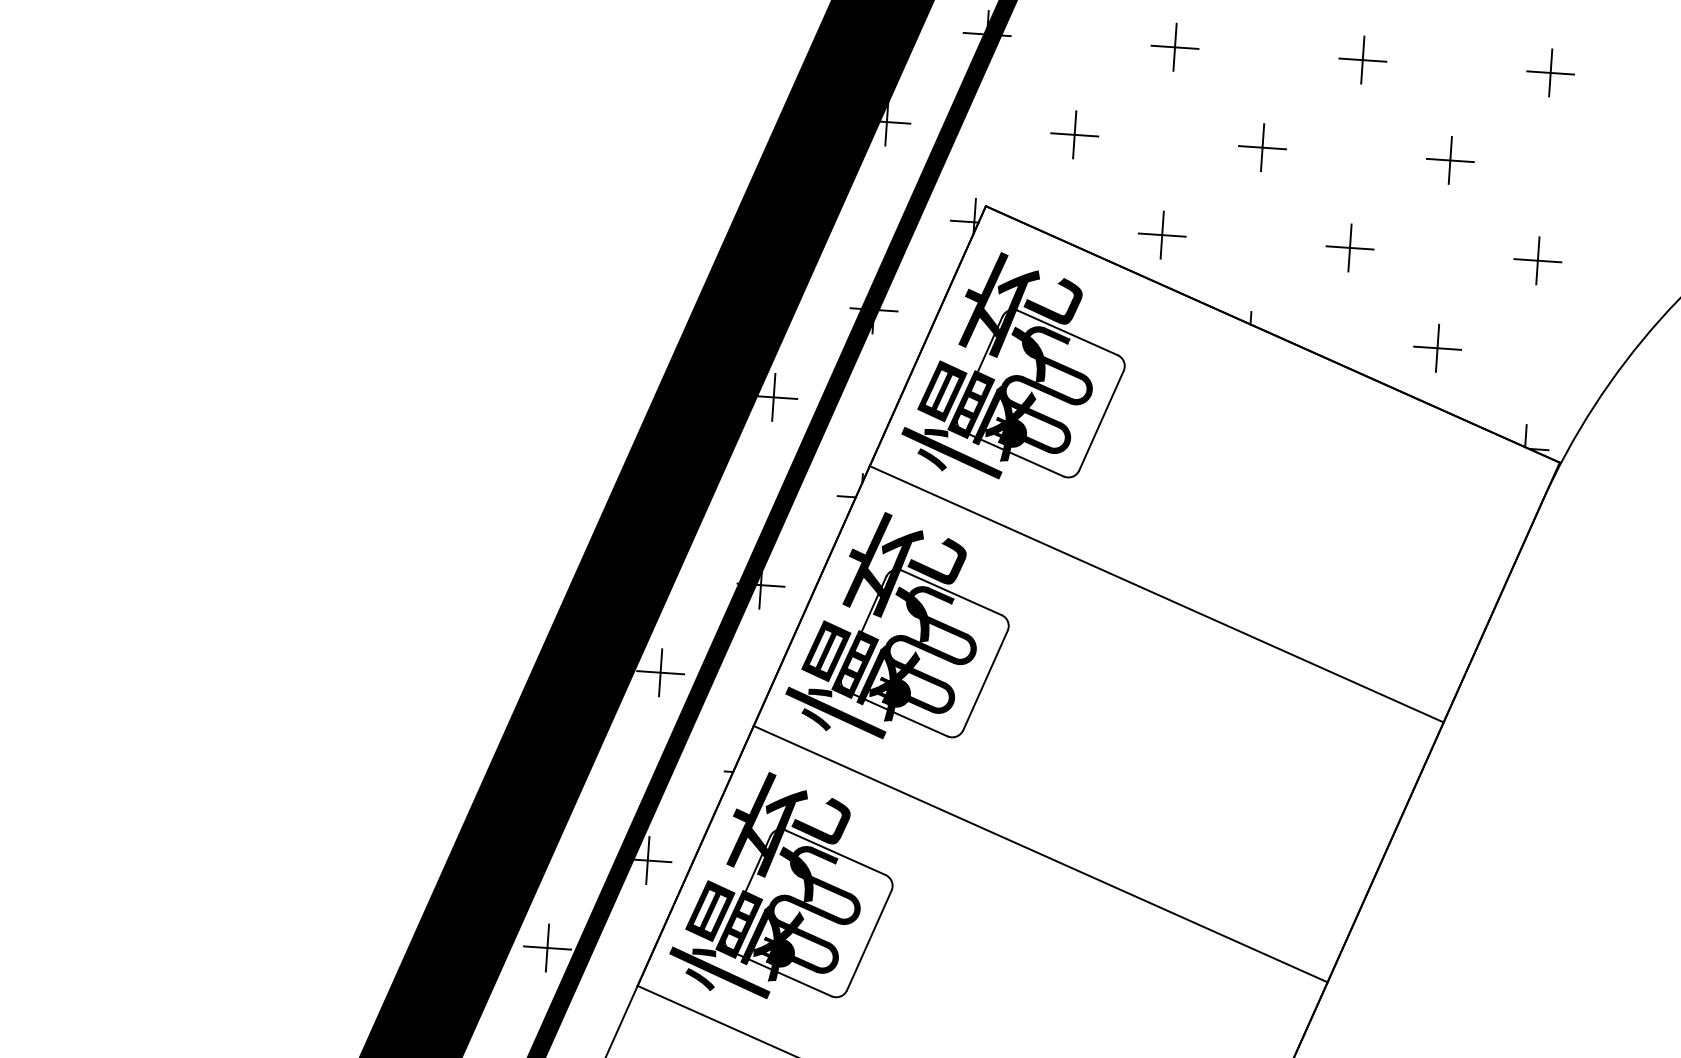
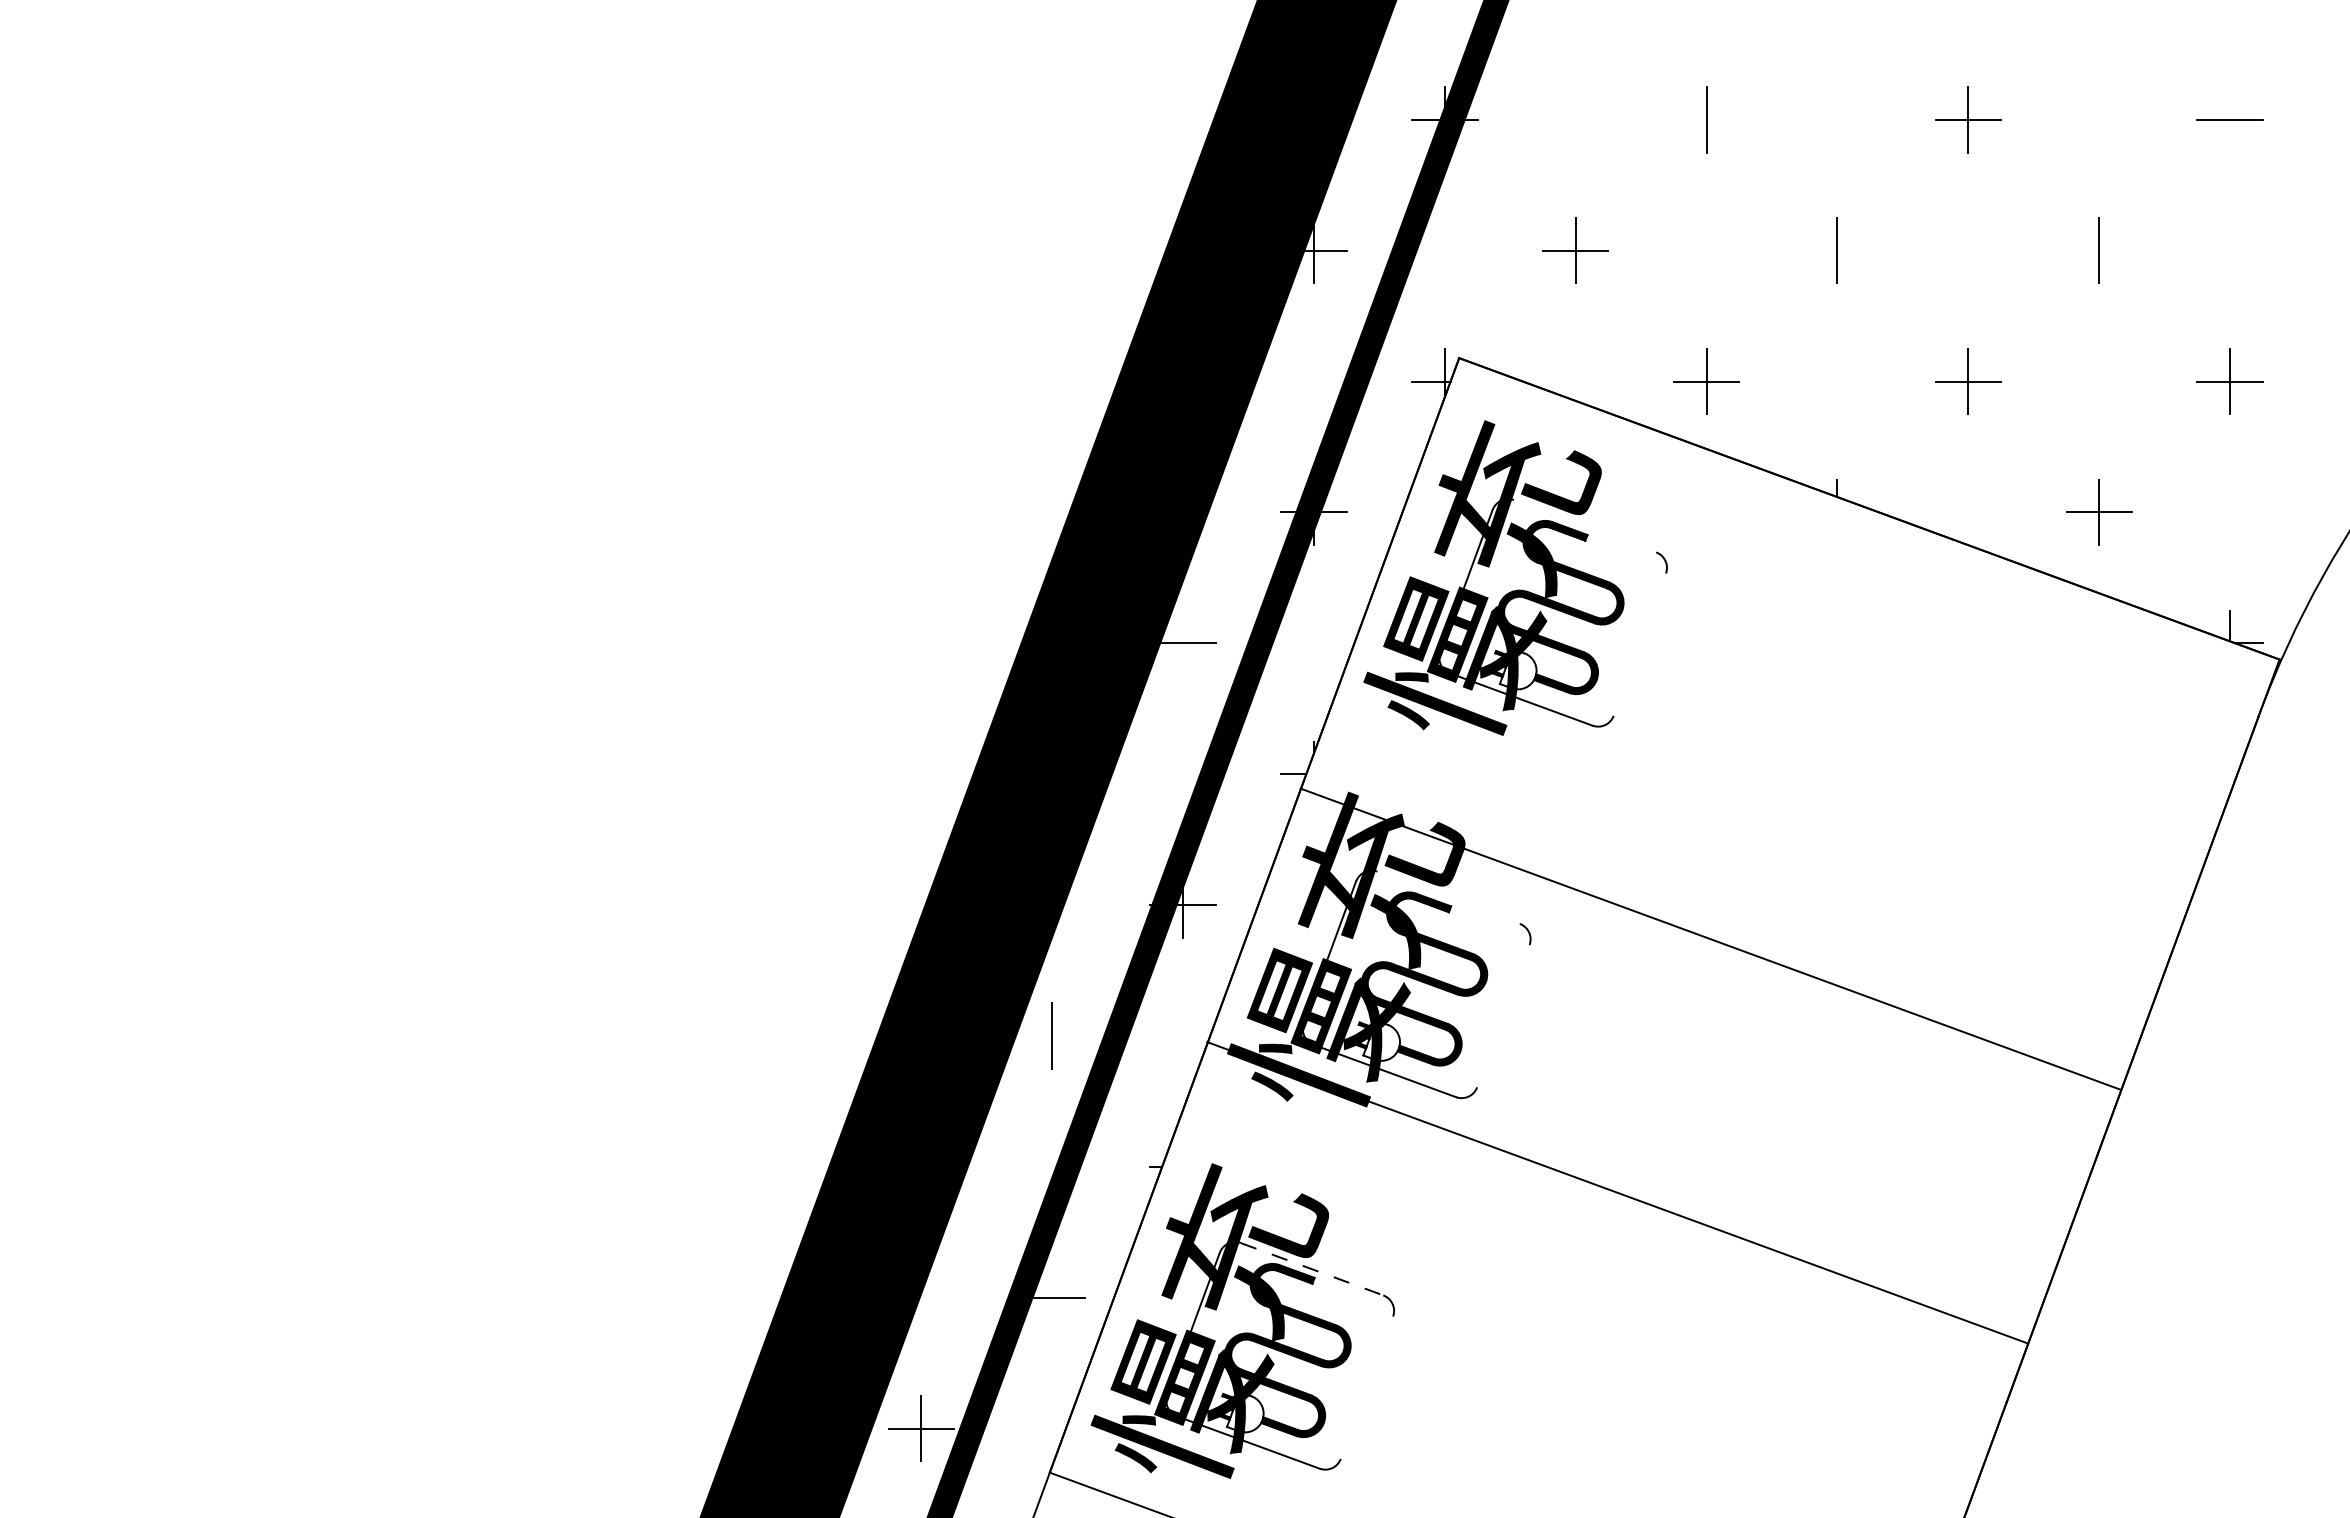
line: (1175, 47) -> (1706, 119), removed
line: (1551, 72) -> (2230, 119), removed
line: (1262, 147) -> (1837, 250), removed
line: (1449, 160) -> (2098, 250), removed
line: (1067, 333) -> (1584, 526), removed
line: (774, 397) -> (1183, 643), removed
line: (1101, 420) -> (1639, 644), removed
fill: (1012, 432) -> (1517, 669), removed
line: (951, 592) -> (1448, 897), removed
line: (1156, 593) -> (1710, 938), moved
line: (660, 673) -> (1051, 1036), removed
line: (985, 680) -> (1503, 1015), removed
fill: (896, 692) -> (1381, 1040), removed
line: (836, 852) -> (1312, 1269), solid -> dashed
line: (1040, 853) -> (1617, 1192), moved
line: (648, 860) -> (1052, 1297), removed
line: (869, 940) -> (1366, 1387), removed
fill: (780, 952) -> (1244, 1412), removed

